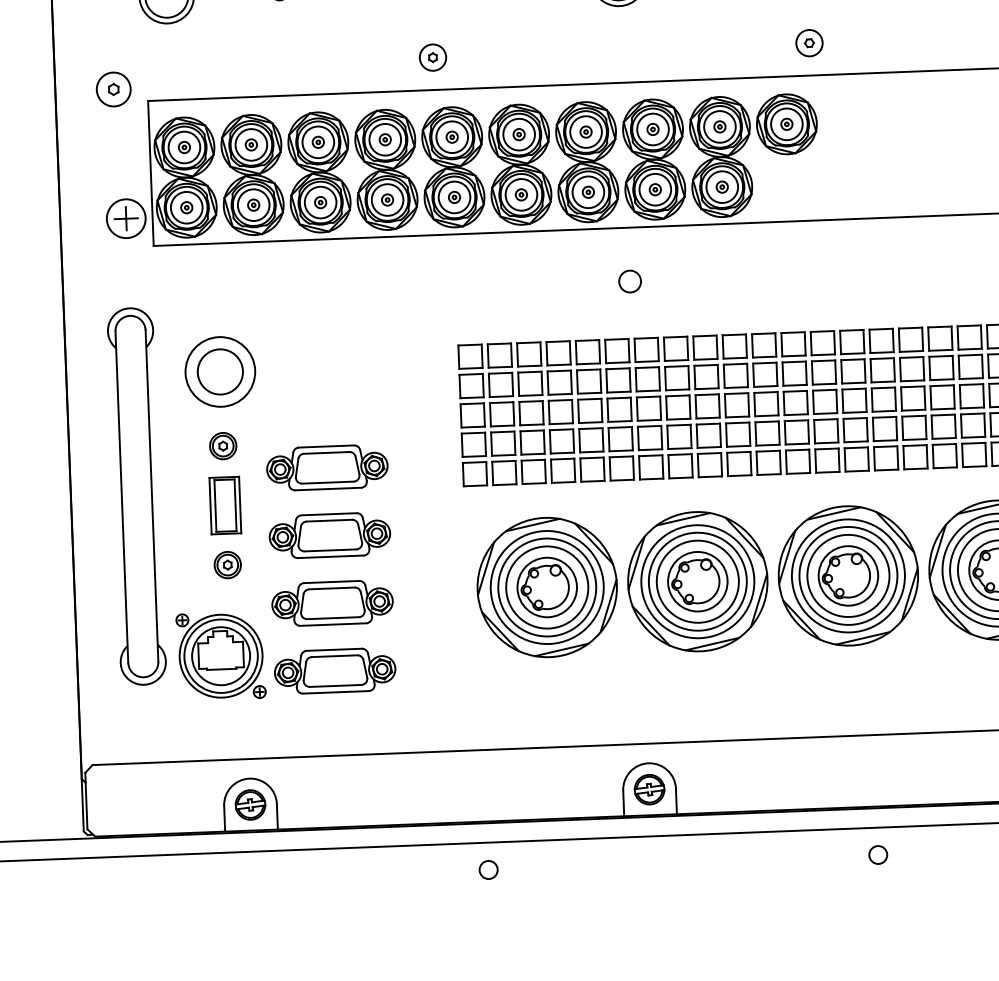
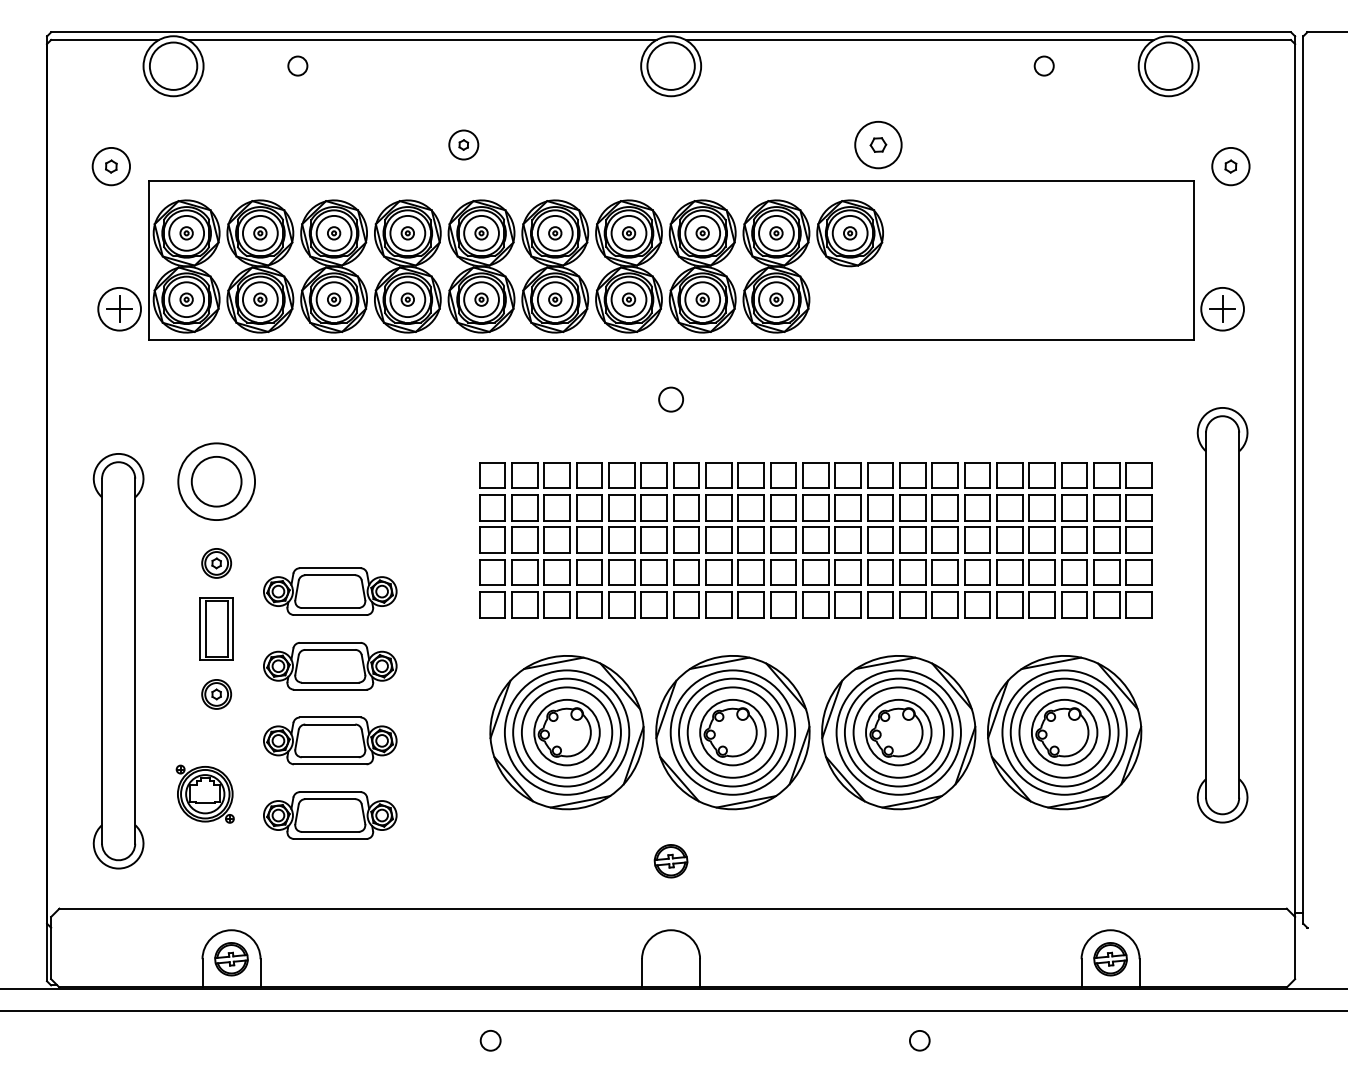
part: (809, 42) -> (878, 144), size x1.6
part: (136, 496) -> (118, 661), moved
part: (220, 655) -> (204, 793), size x0.6
part: (649, 789) -> (670, 861), moved

